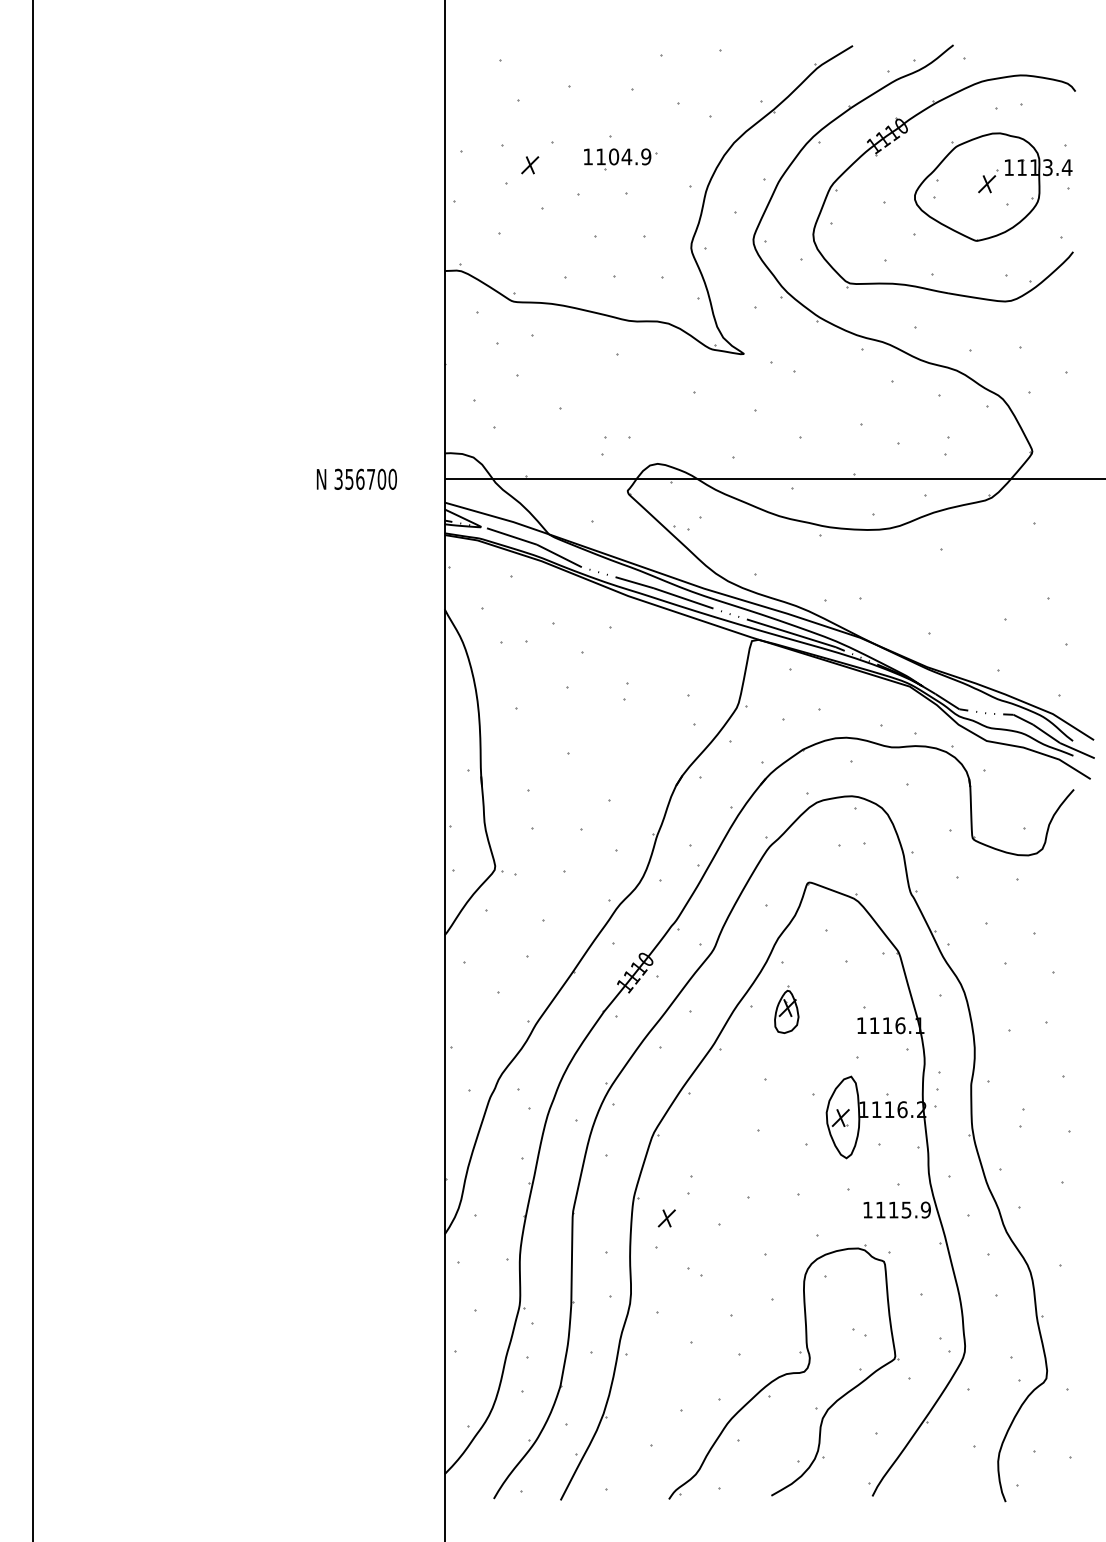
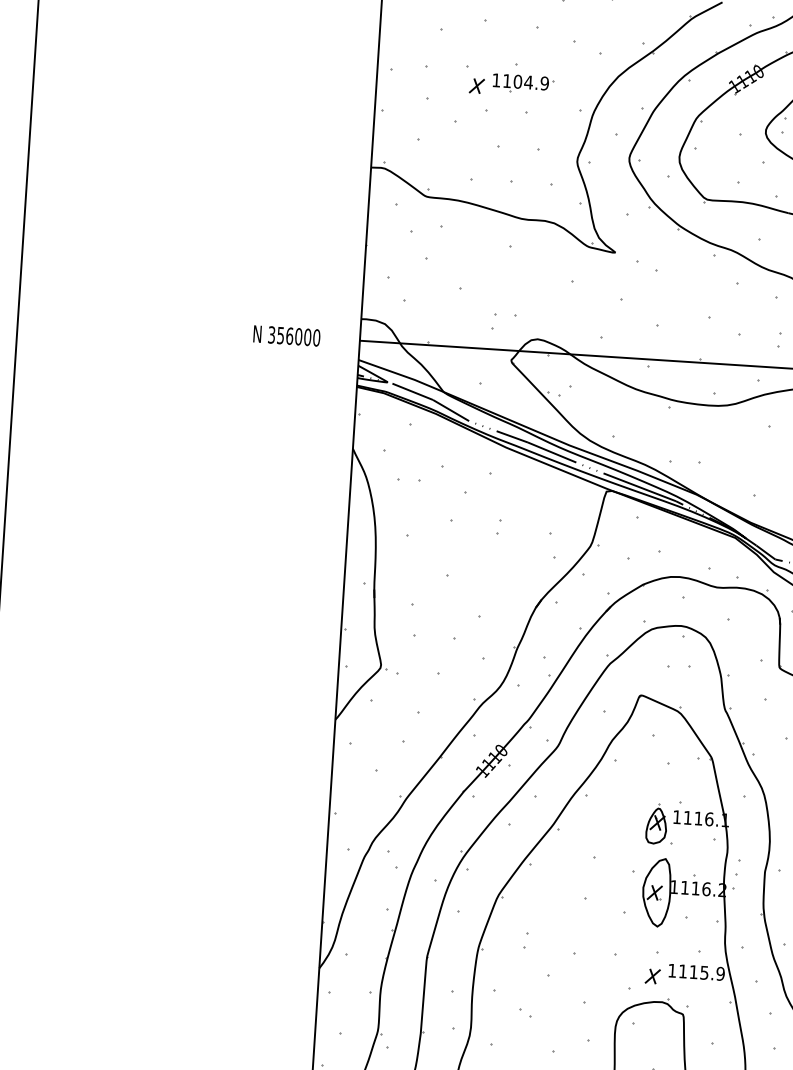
part: (530, 165) -> (477, 86), moved
text: (371, 478) -> (299, 336), 356700 -> 356000
part: (786, 1009) -> (656, 824), moved
part: (666, 1218) -> (652, 976), moved

